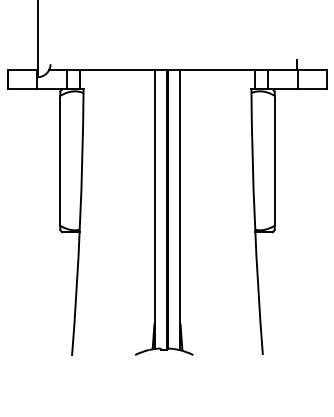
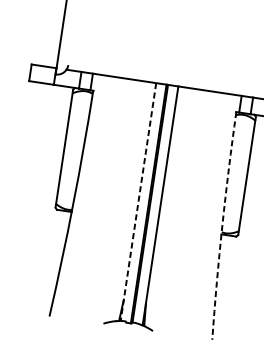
line: (154, 209) -> (138, 202), solid -> dashed
arc: (254, 222) -> (222, 225), solid -> dashed

